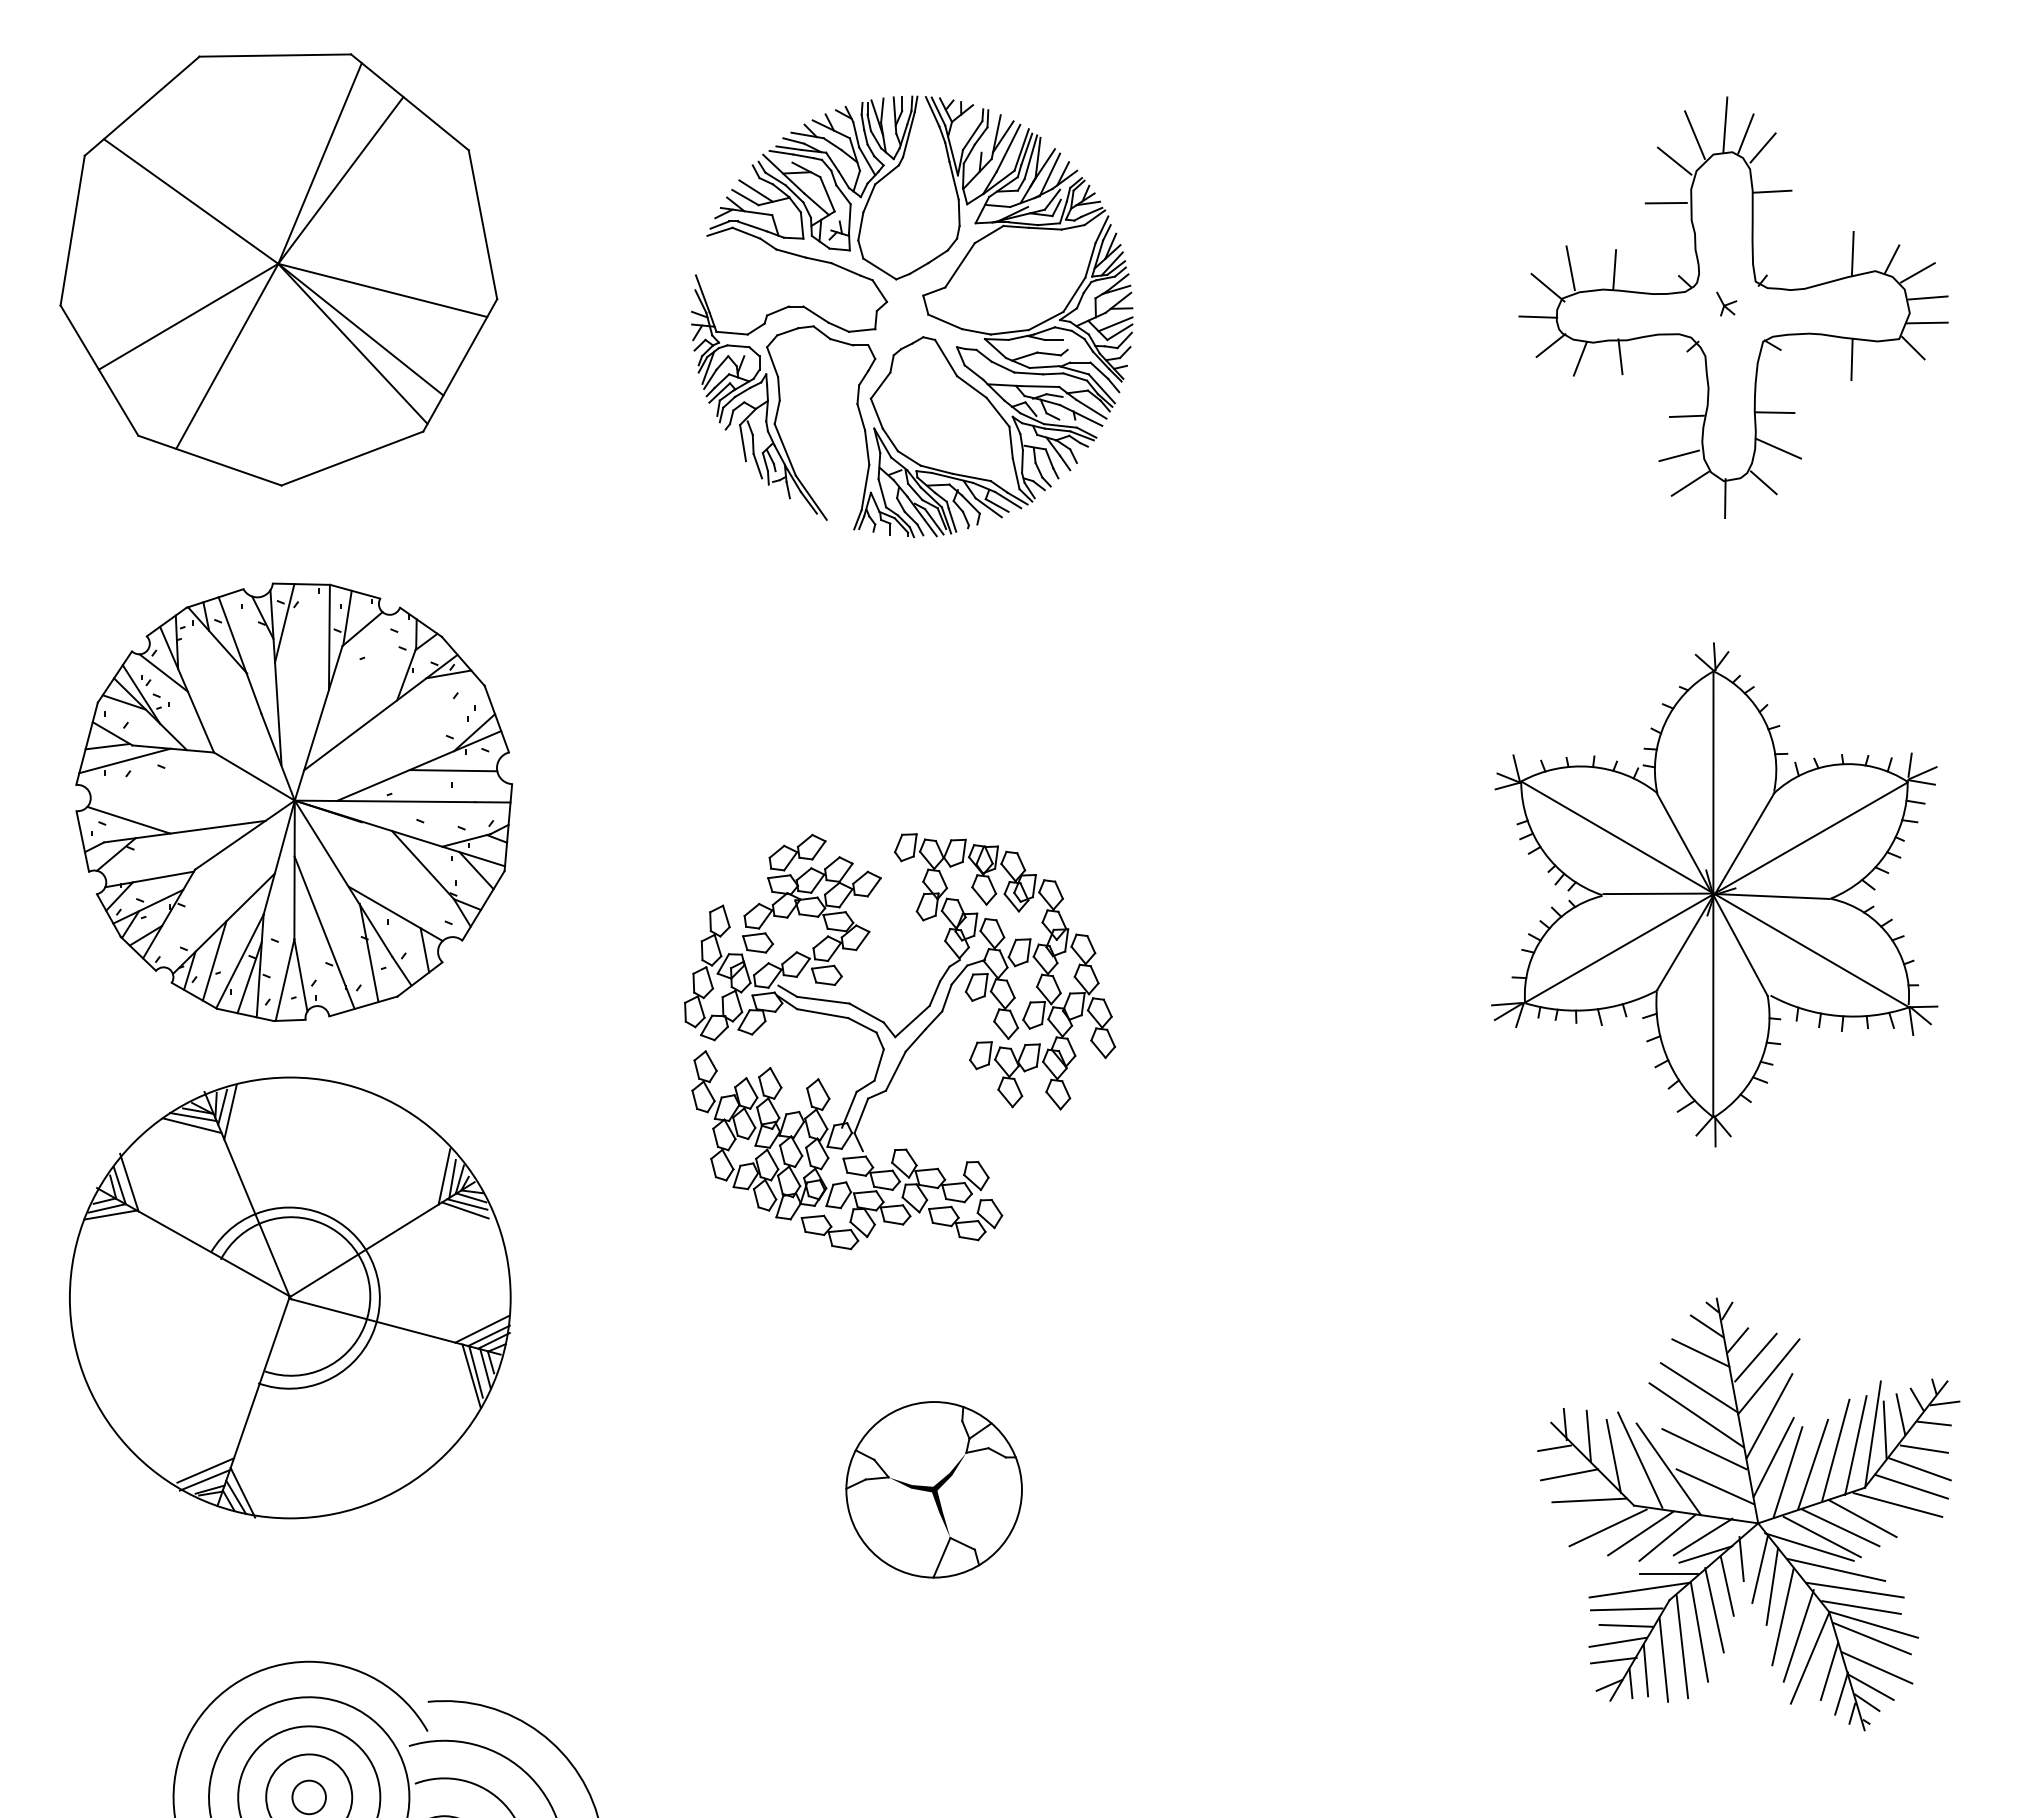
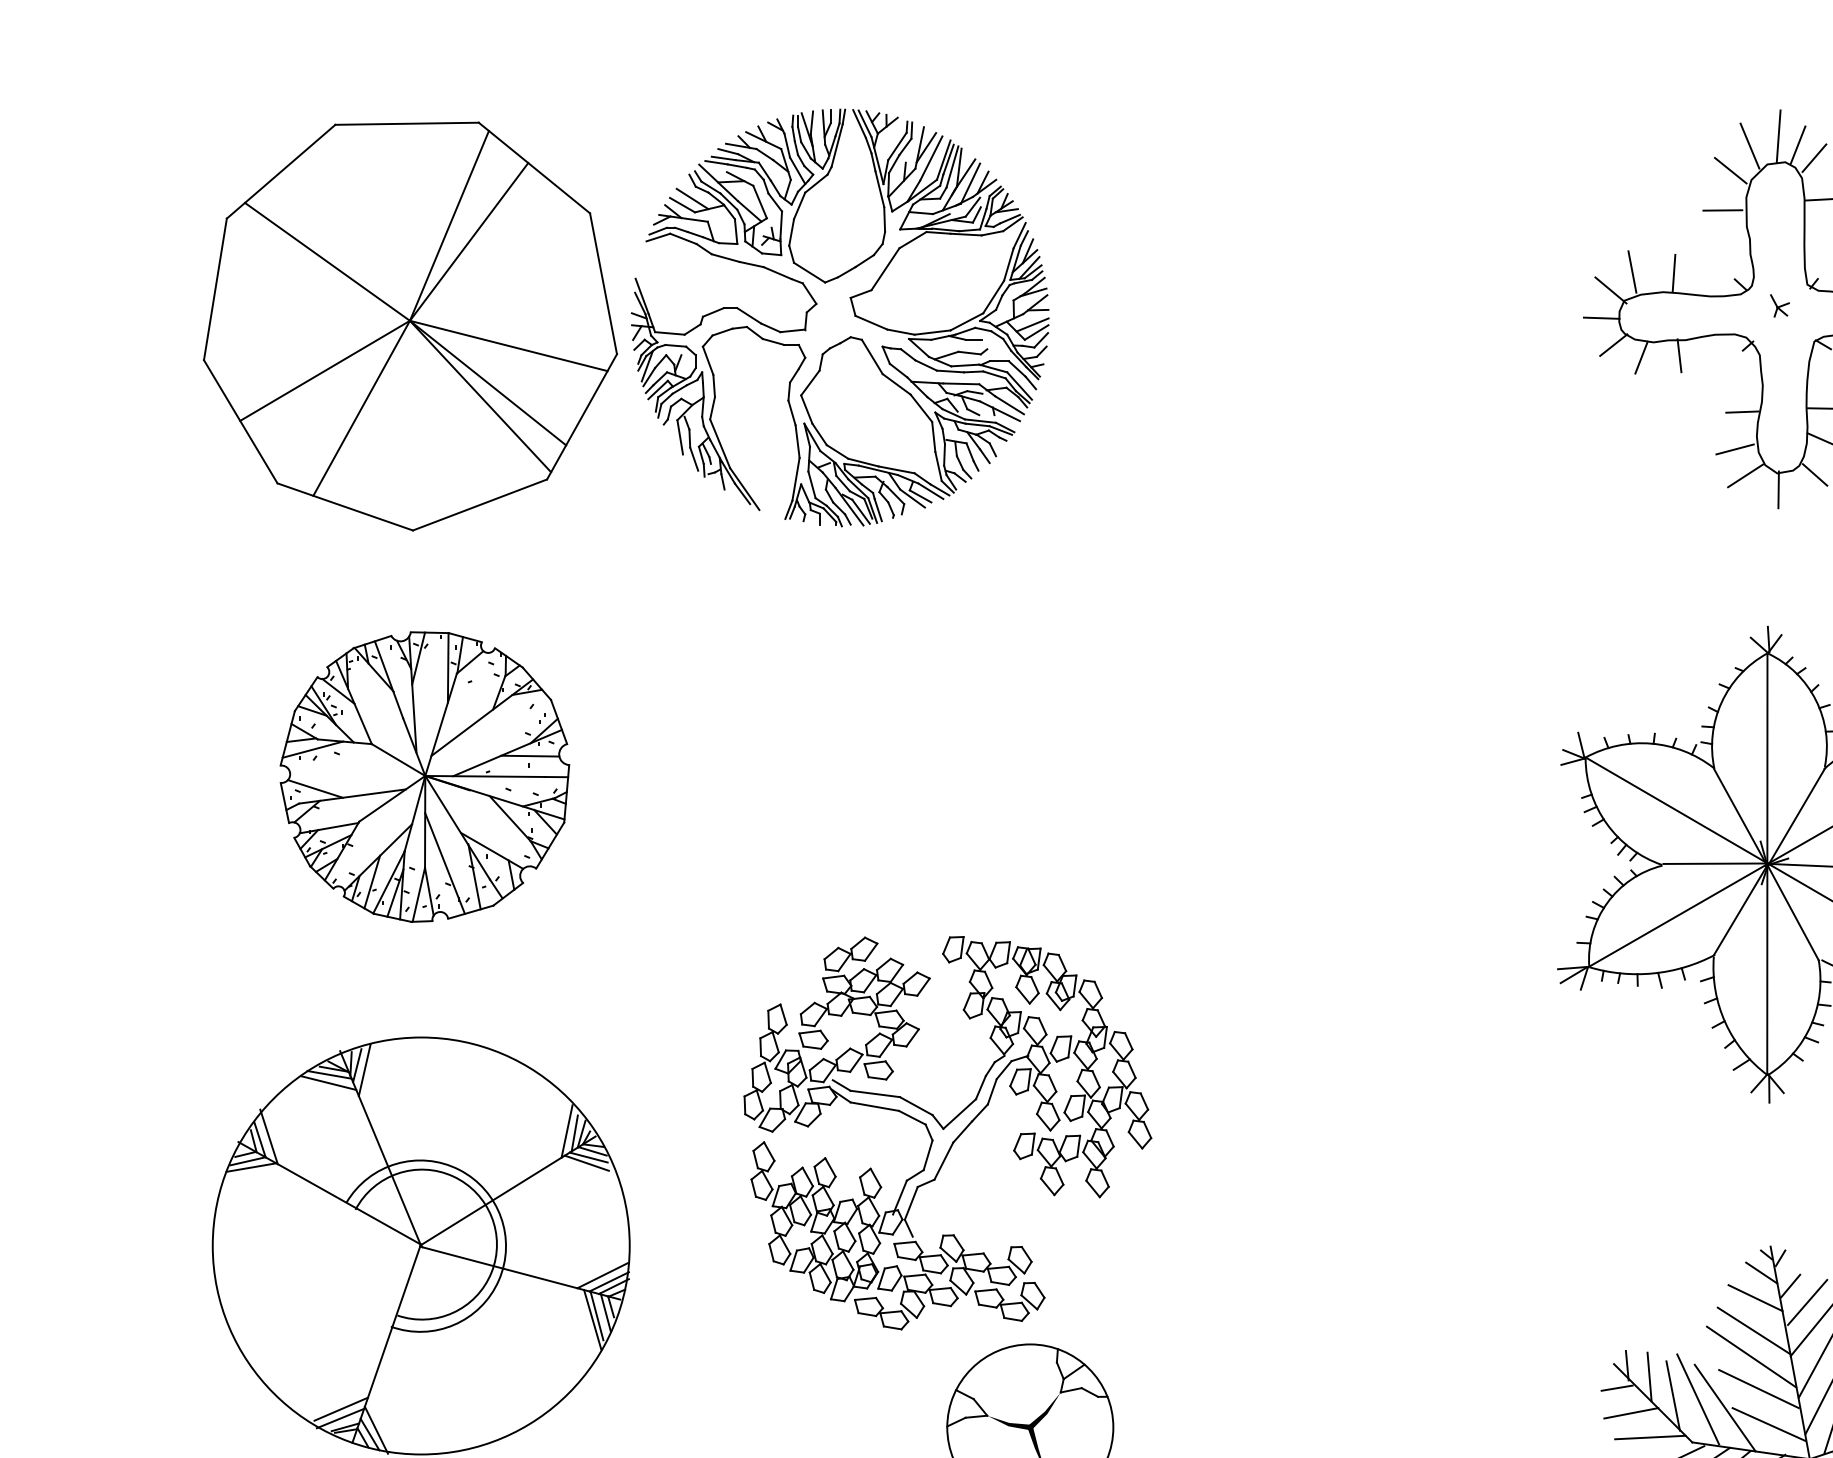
part: (278, 269) -> (410, 326), moved
part: (926, 312) -> (853, 313), moved
part: (293, 801) -> (424, 776), size x0.7
part: (899, 1041) -> (947, 1133), moved

